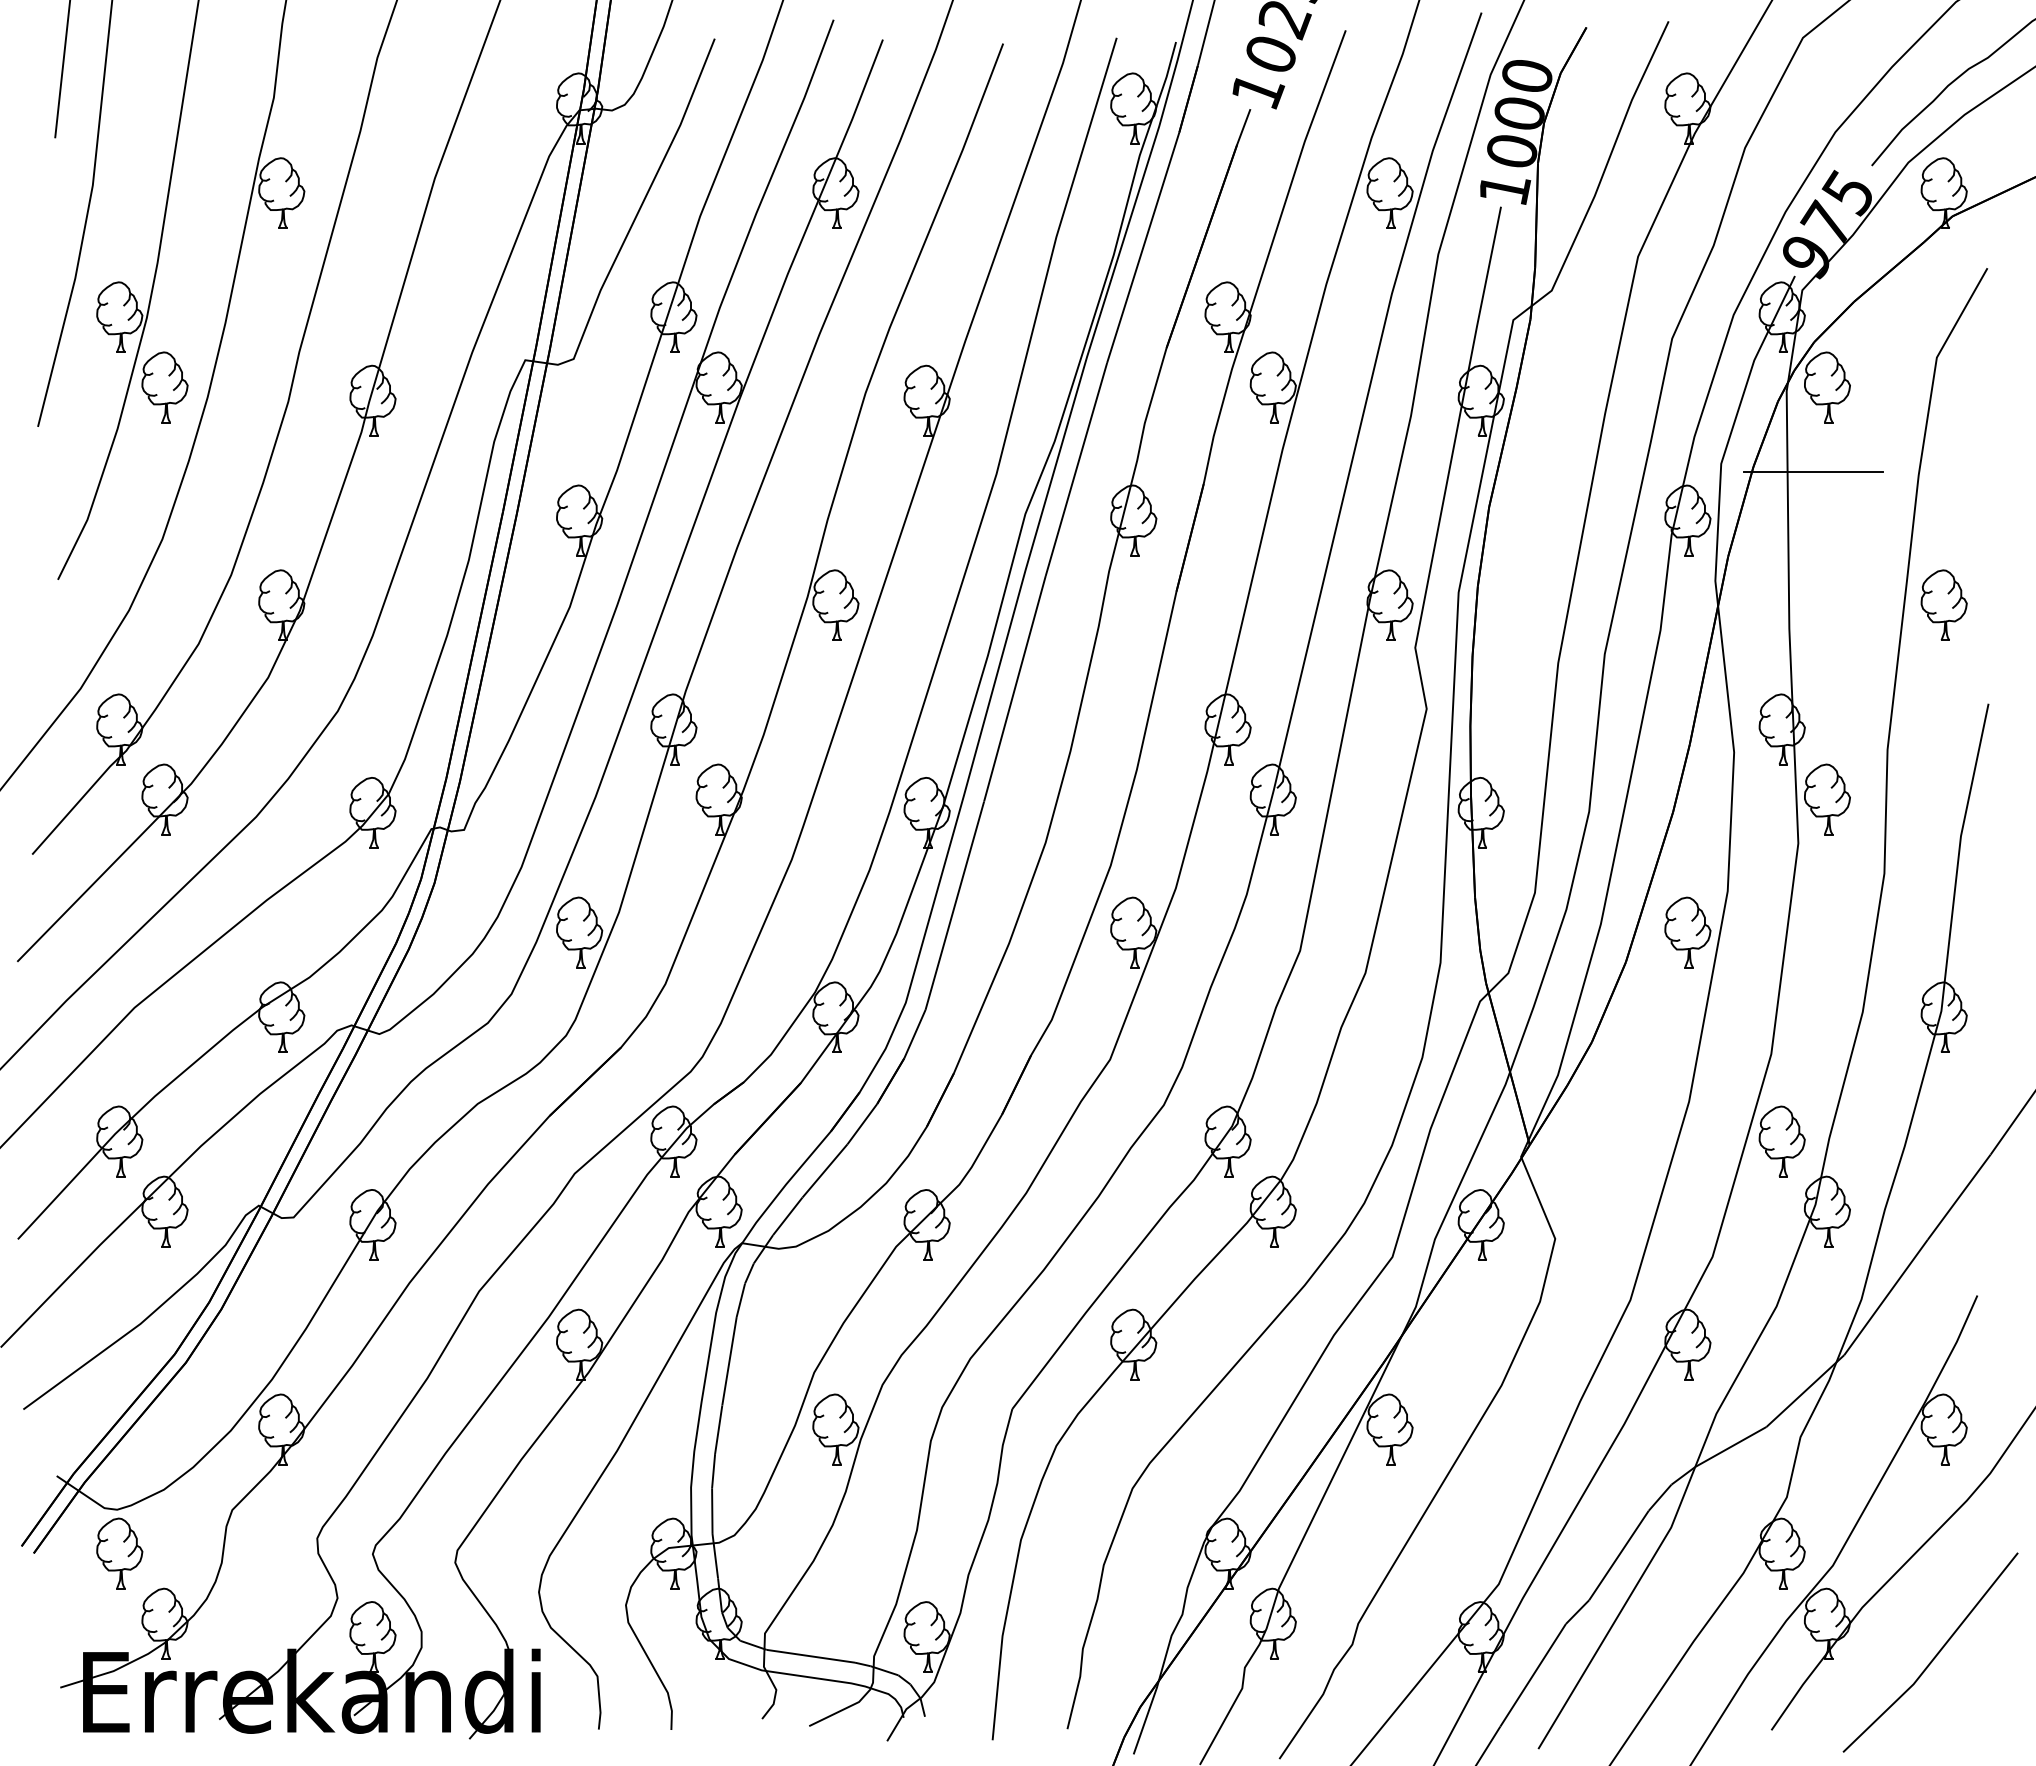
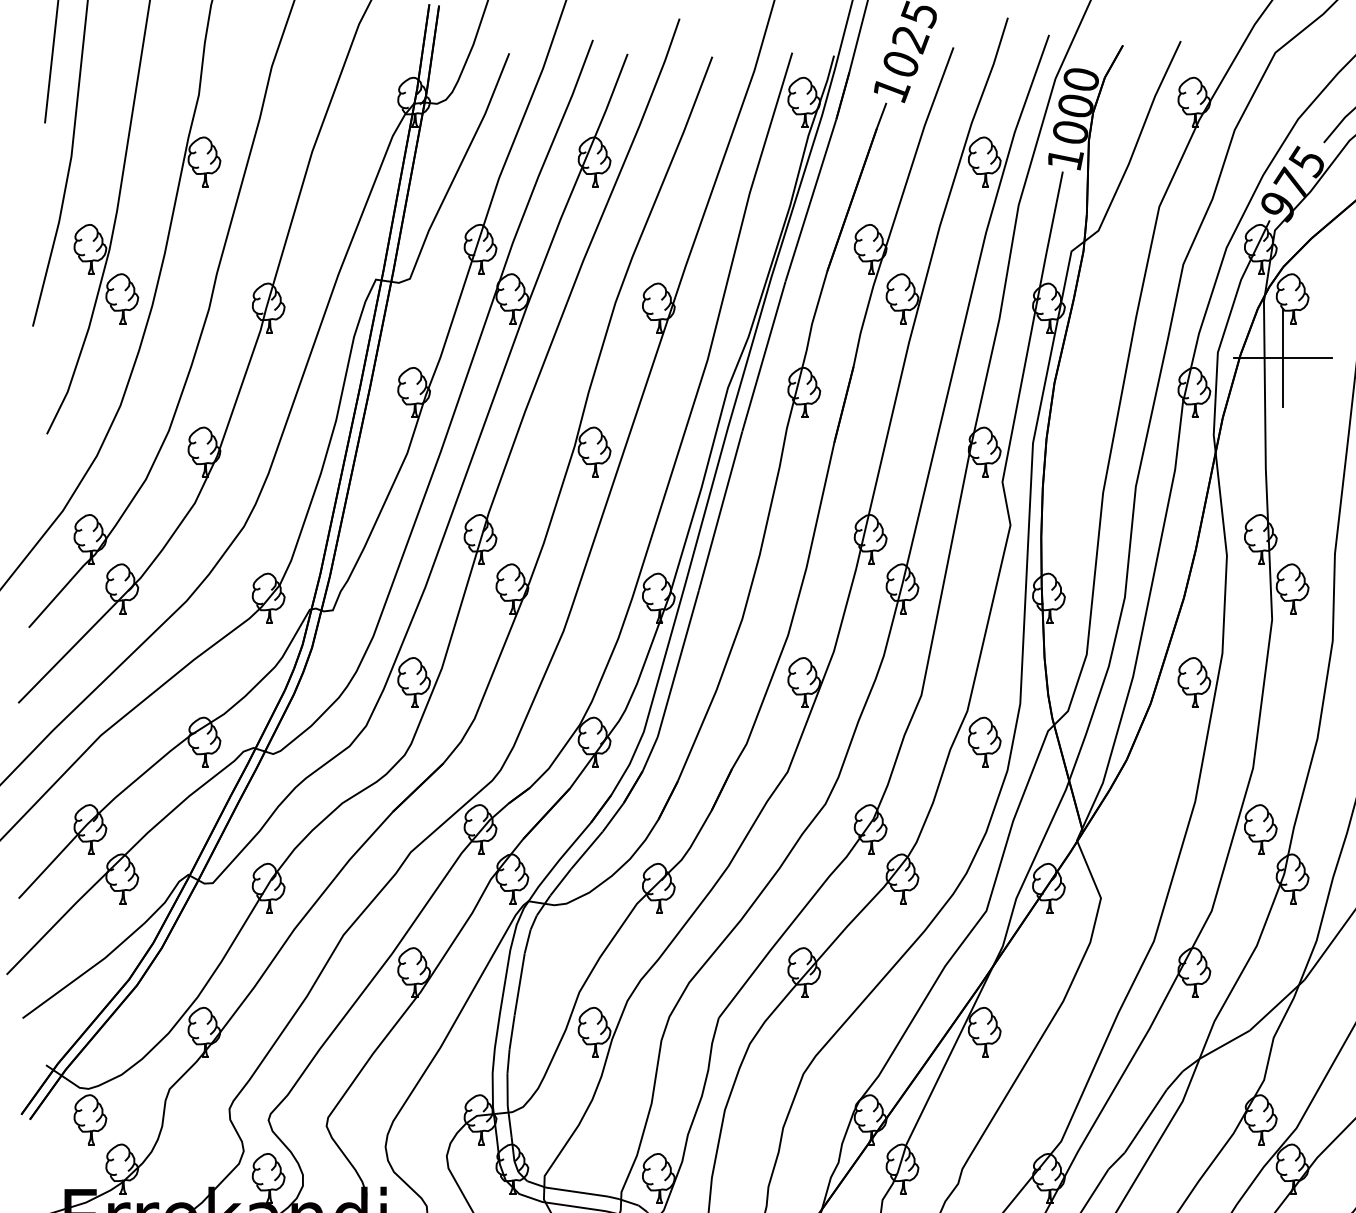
line: (1813, 471) -> (1282, 358), added
part: (1389, 1016) -> (984, 741), added

